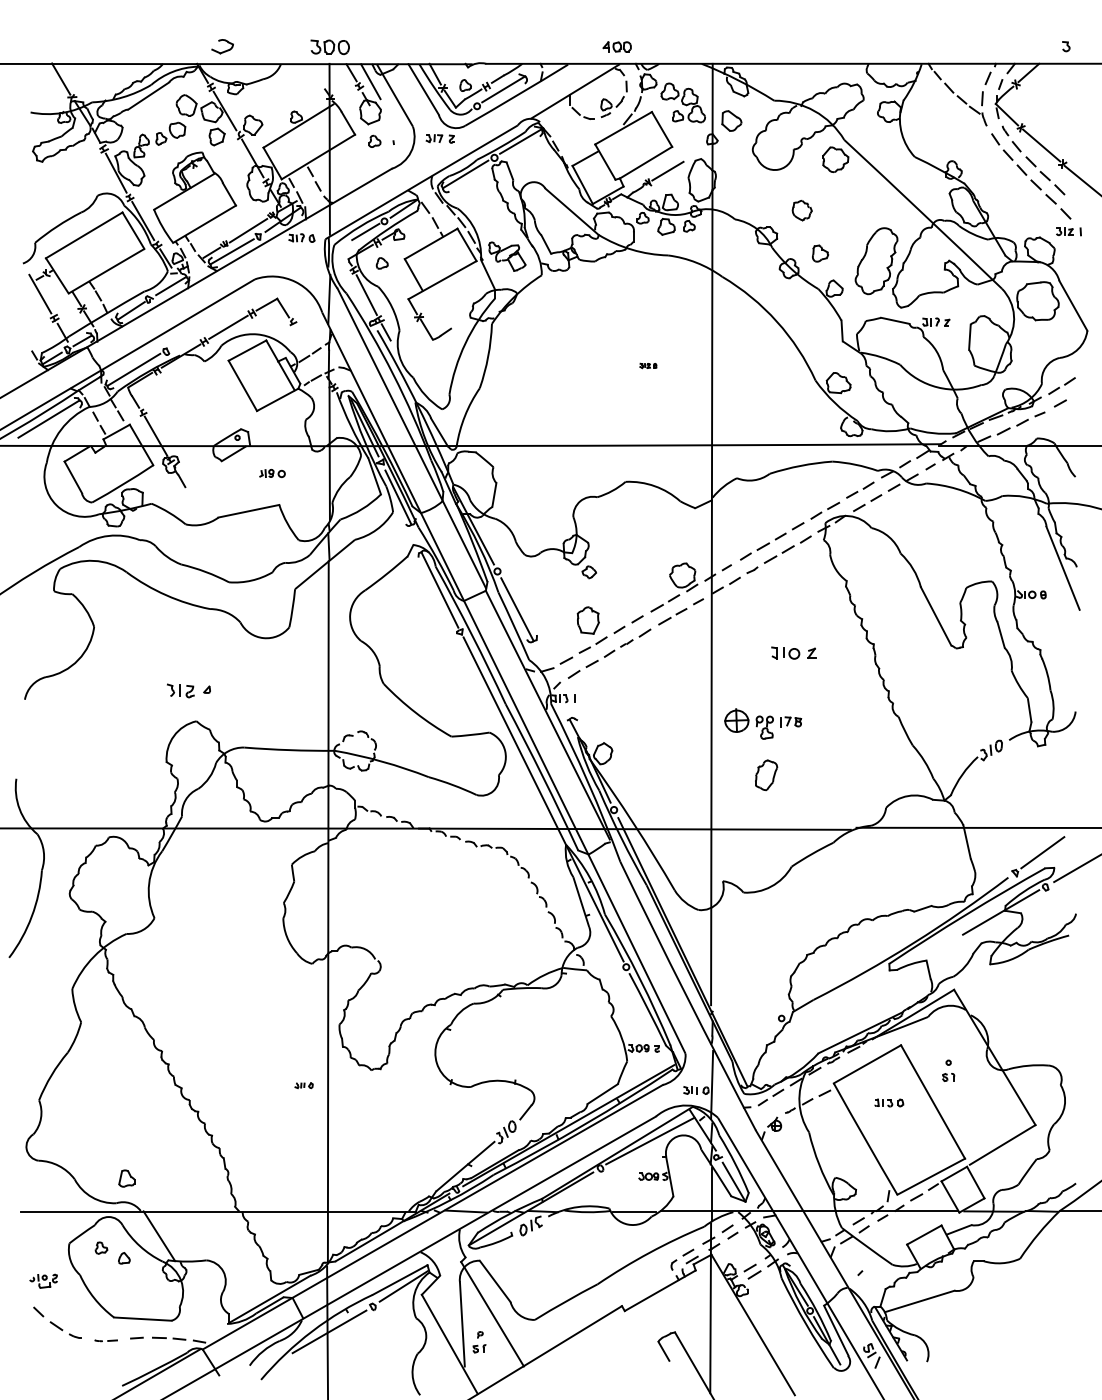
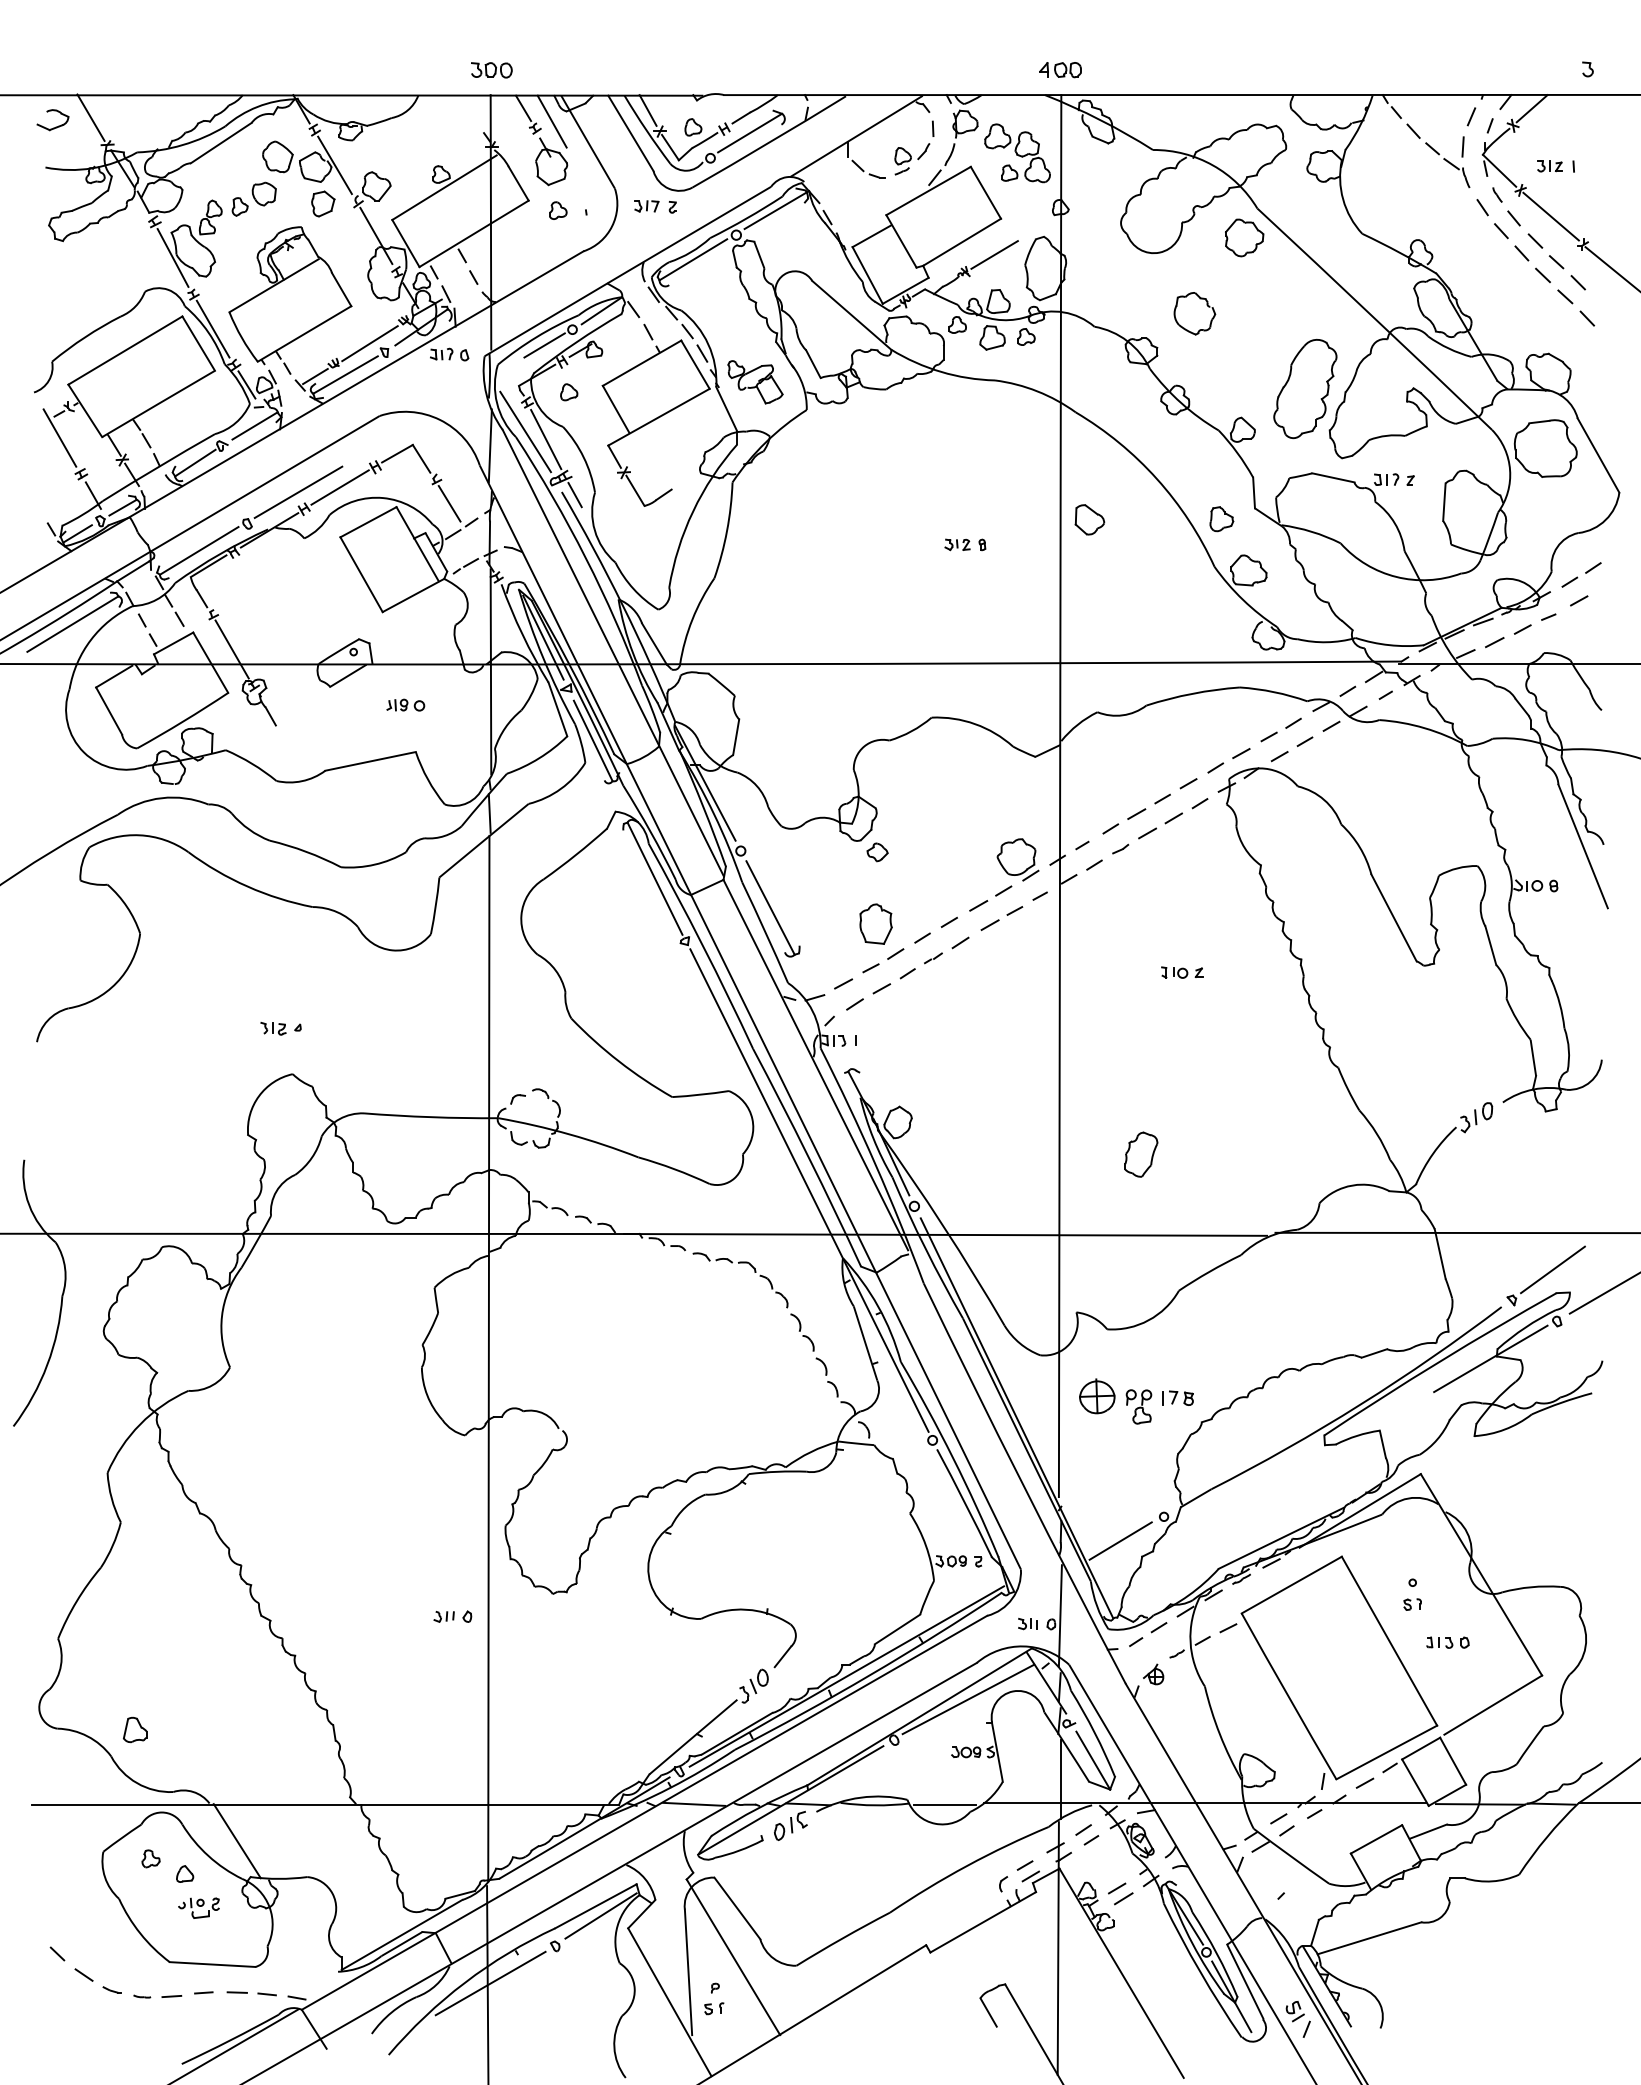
part: (222, 46) -> (52, 119), moved
part: (330, 46) -> (492, 69), size x0.71
part: (616, 46) -> (1059, 69), moved
part: (731, 120) -> (1089, 519), moved
part: (801, 210) -> (1193, 313), size x1.43
part: (1068, 231) -> (1555, 166), moved
part: (820, 253) -> (1221, 519), moved
line: (353, 290) -> (526, 432), added
line: (200, 330) -> (298, 492), added
line: (301, 338) -> (448, 504), added
part: (648, 365) -> (965, 544), size x1.67
part: (793, 652) -> (1181, 971), size x0.62
part: (188, 690) -> (280, 1028), size x0.62
part: (763, 723) -> (1136, 1400), moved
line: (752, 1034) -> (1120, 1540), added
part: (303, 1085) -> (451, 1616), size x1.43
part: (889, 1102) -> (1448, 1641), moved
part: (126, 1178) -> (134, 1729), moved
part: (43, 1280) -> (198, 1907), moved
part: (105, 1340) -> (157, 1996), size x1.43

